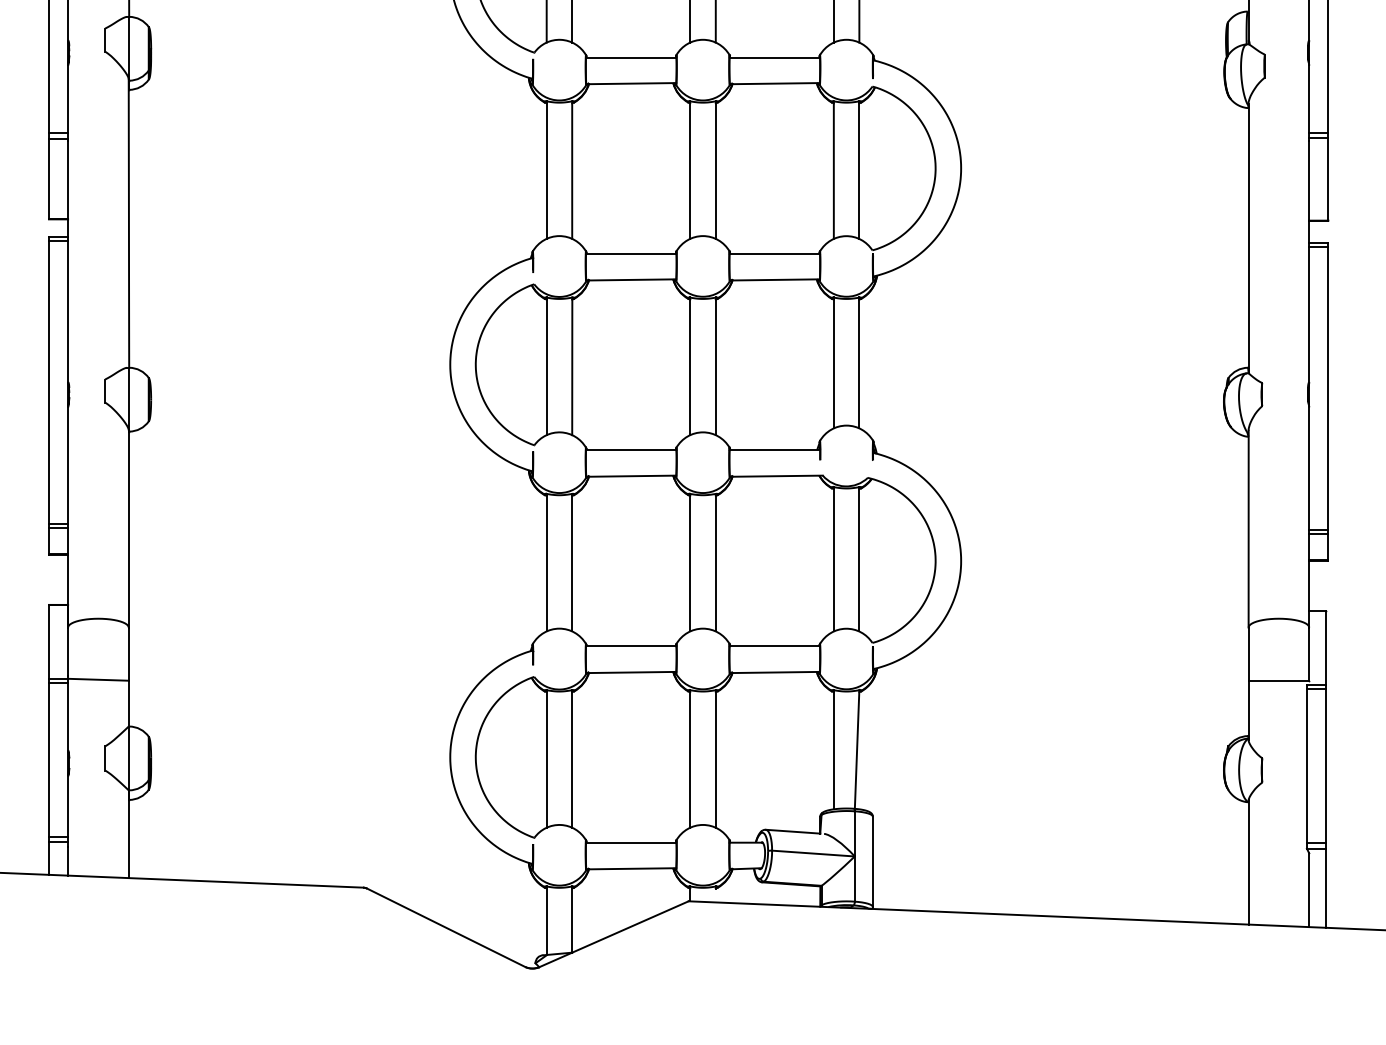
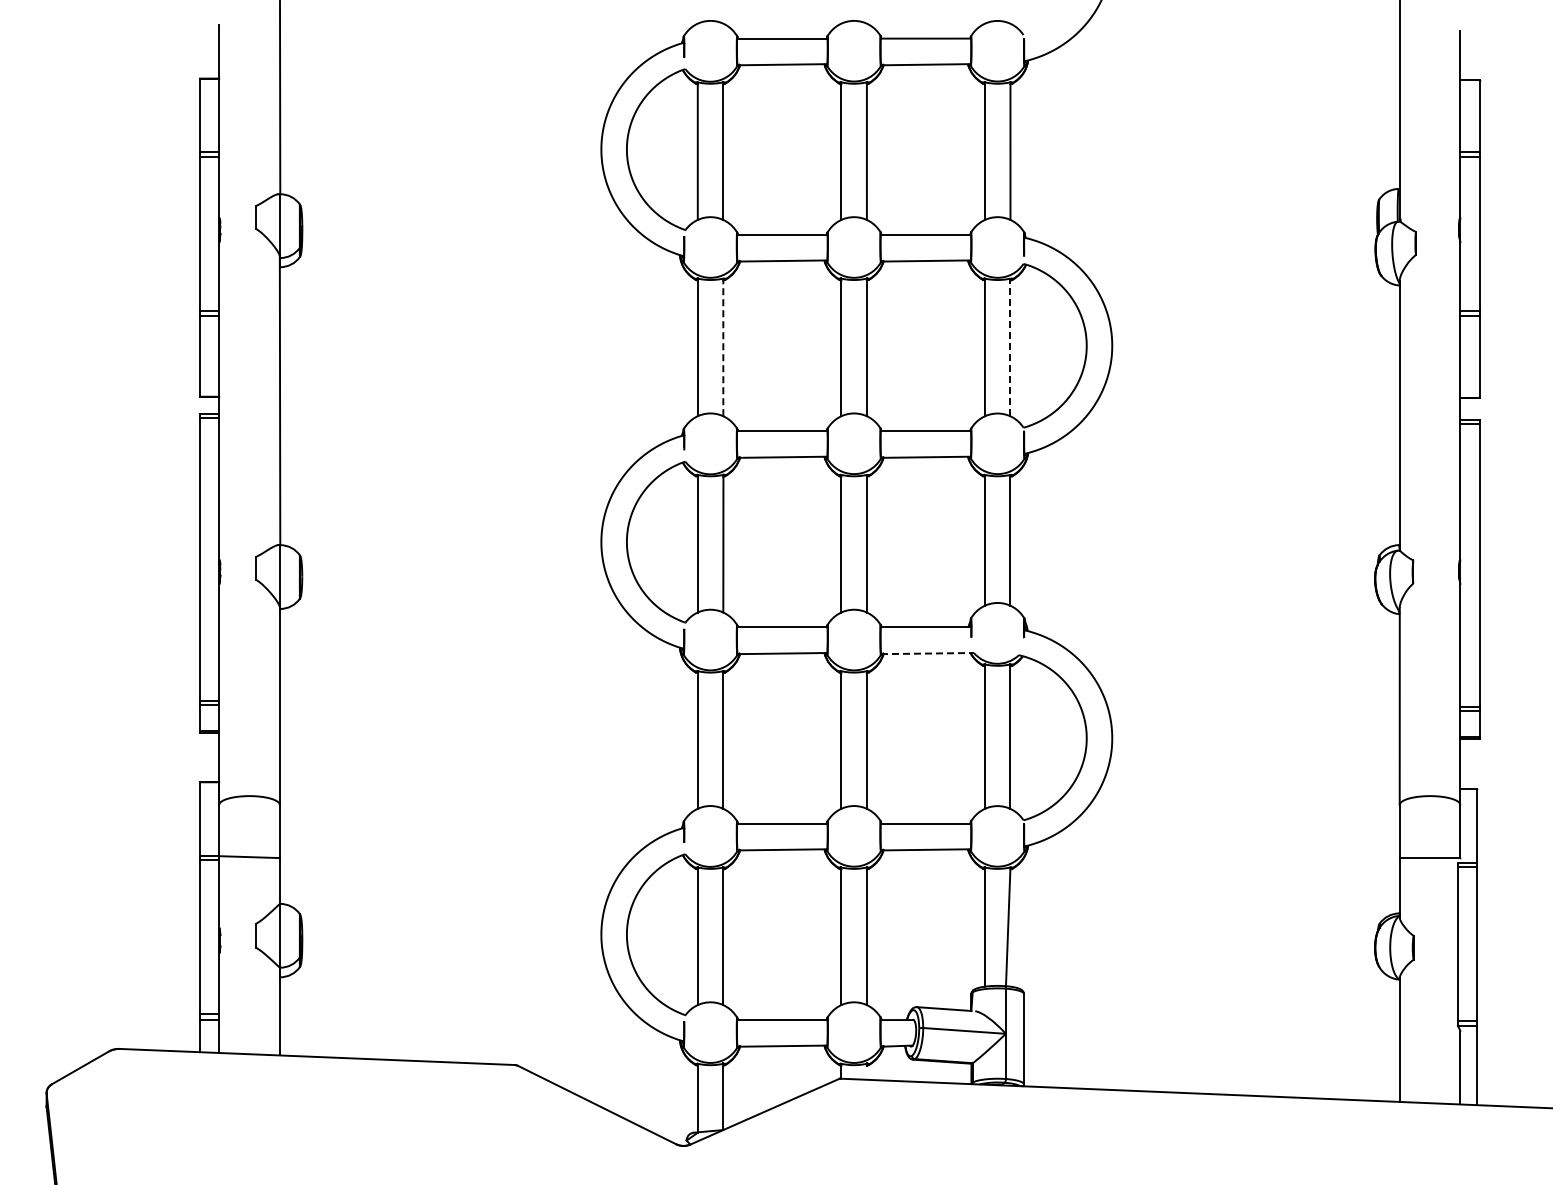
line: (572, 170) -> (723, 347), solid -> dashed
line: (859, 170) -> (1010, 347), solid -> dashed
line: (776, 476) -> (927, 653), solid -> dashed

